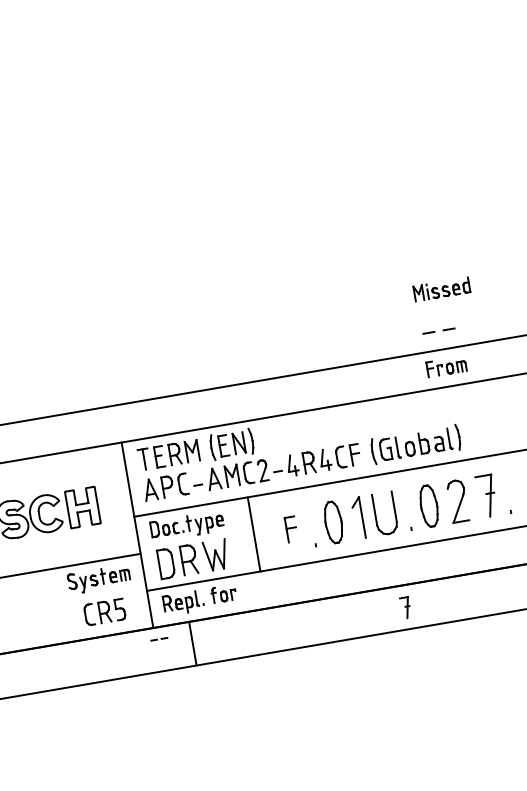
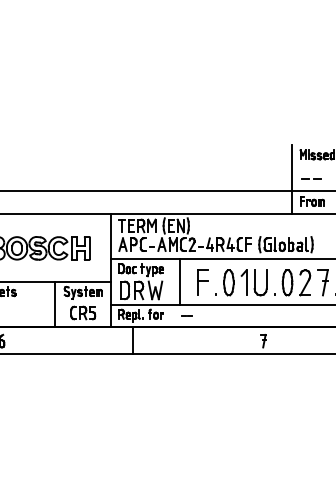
line: (406, 336) -> (291, 179), added
part: (290, 529) -> (202, 282), size x1.67
line: (55, 606) -> (54, 304), added
line: (158, 639) -> (186, 315), moved

